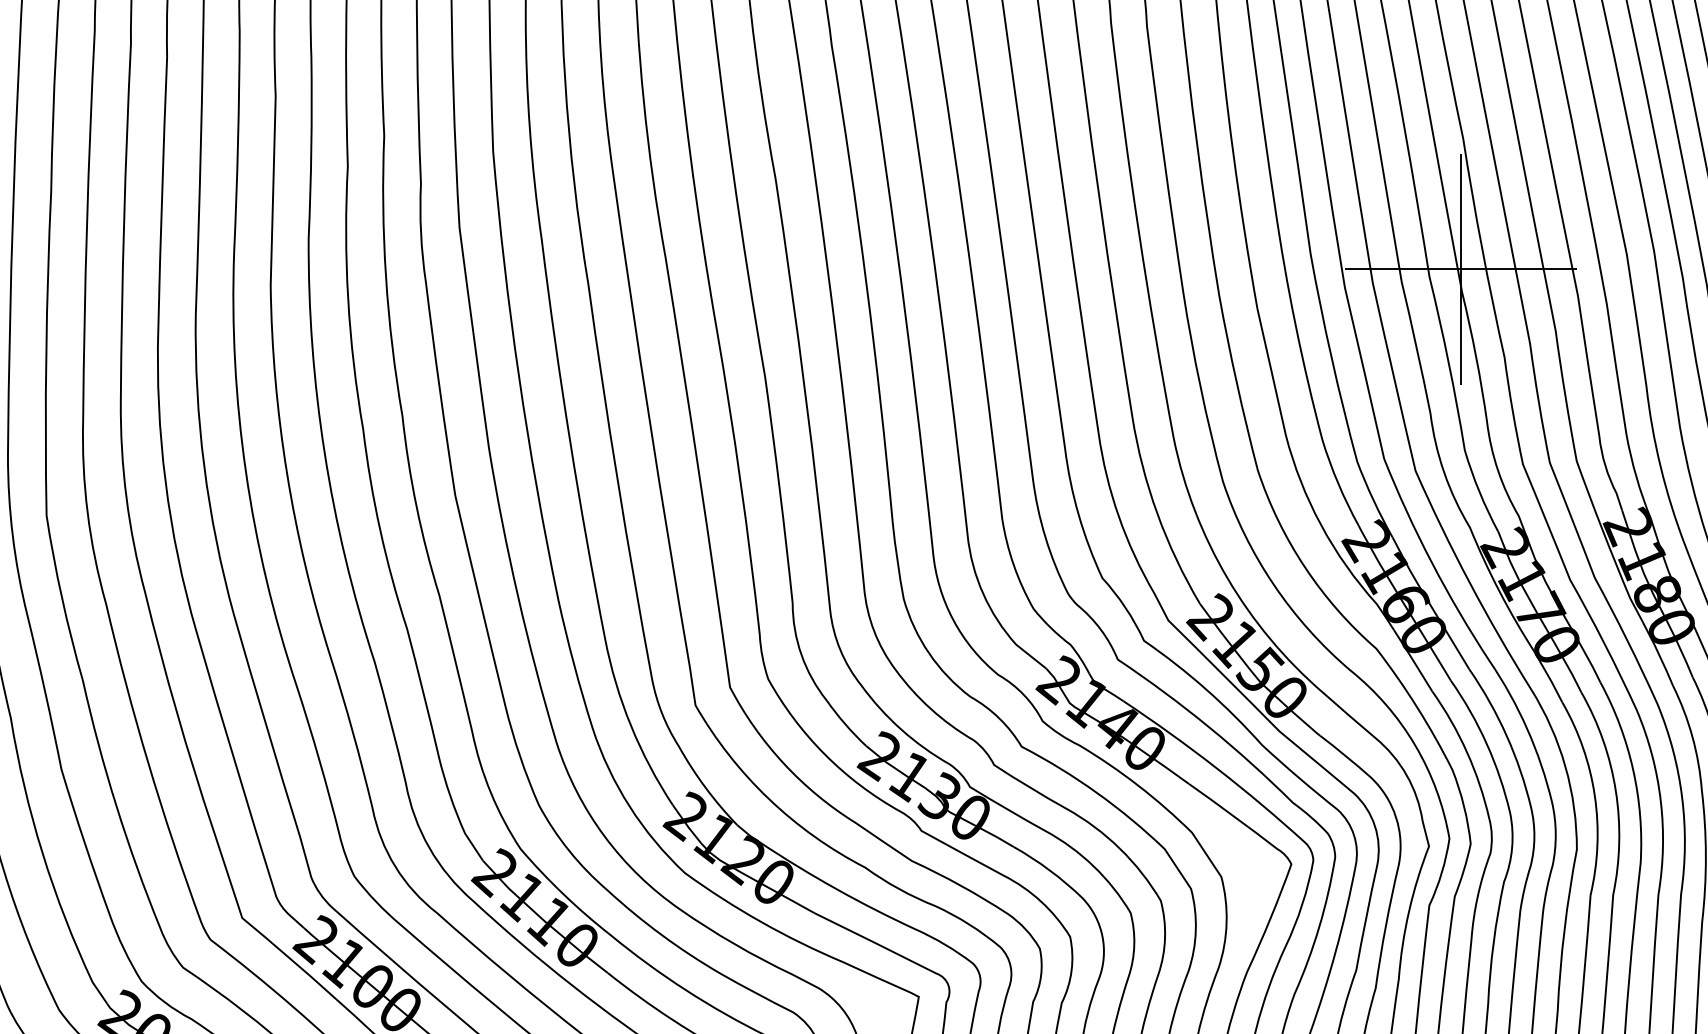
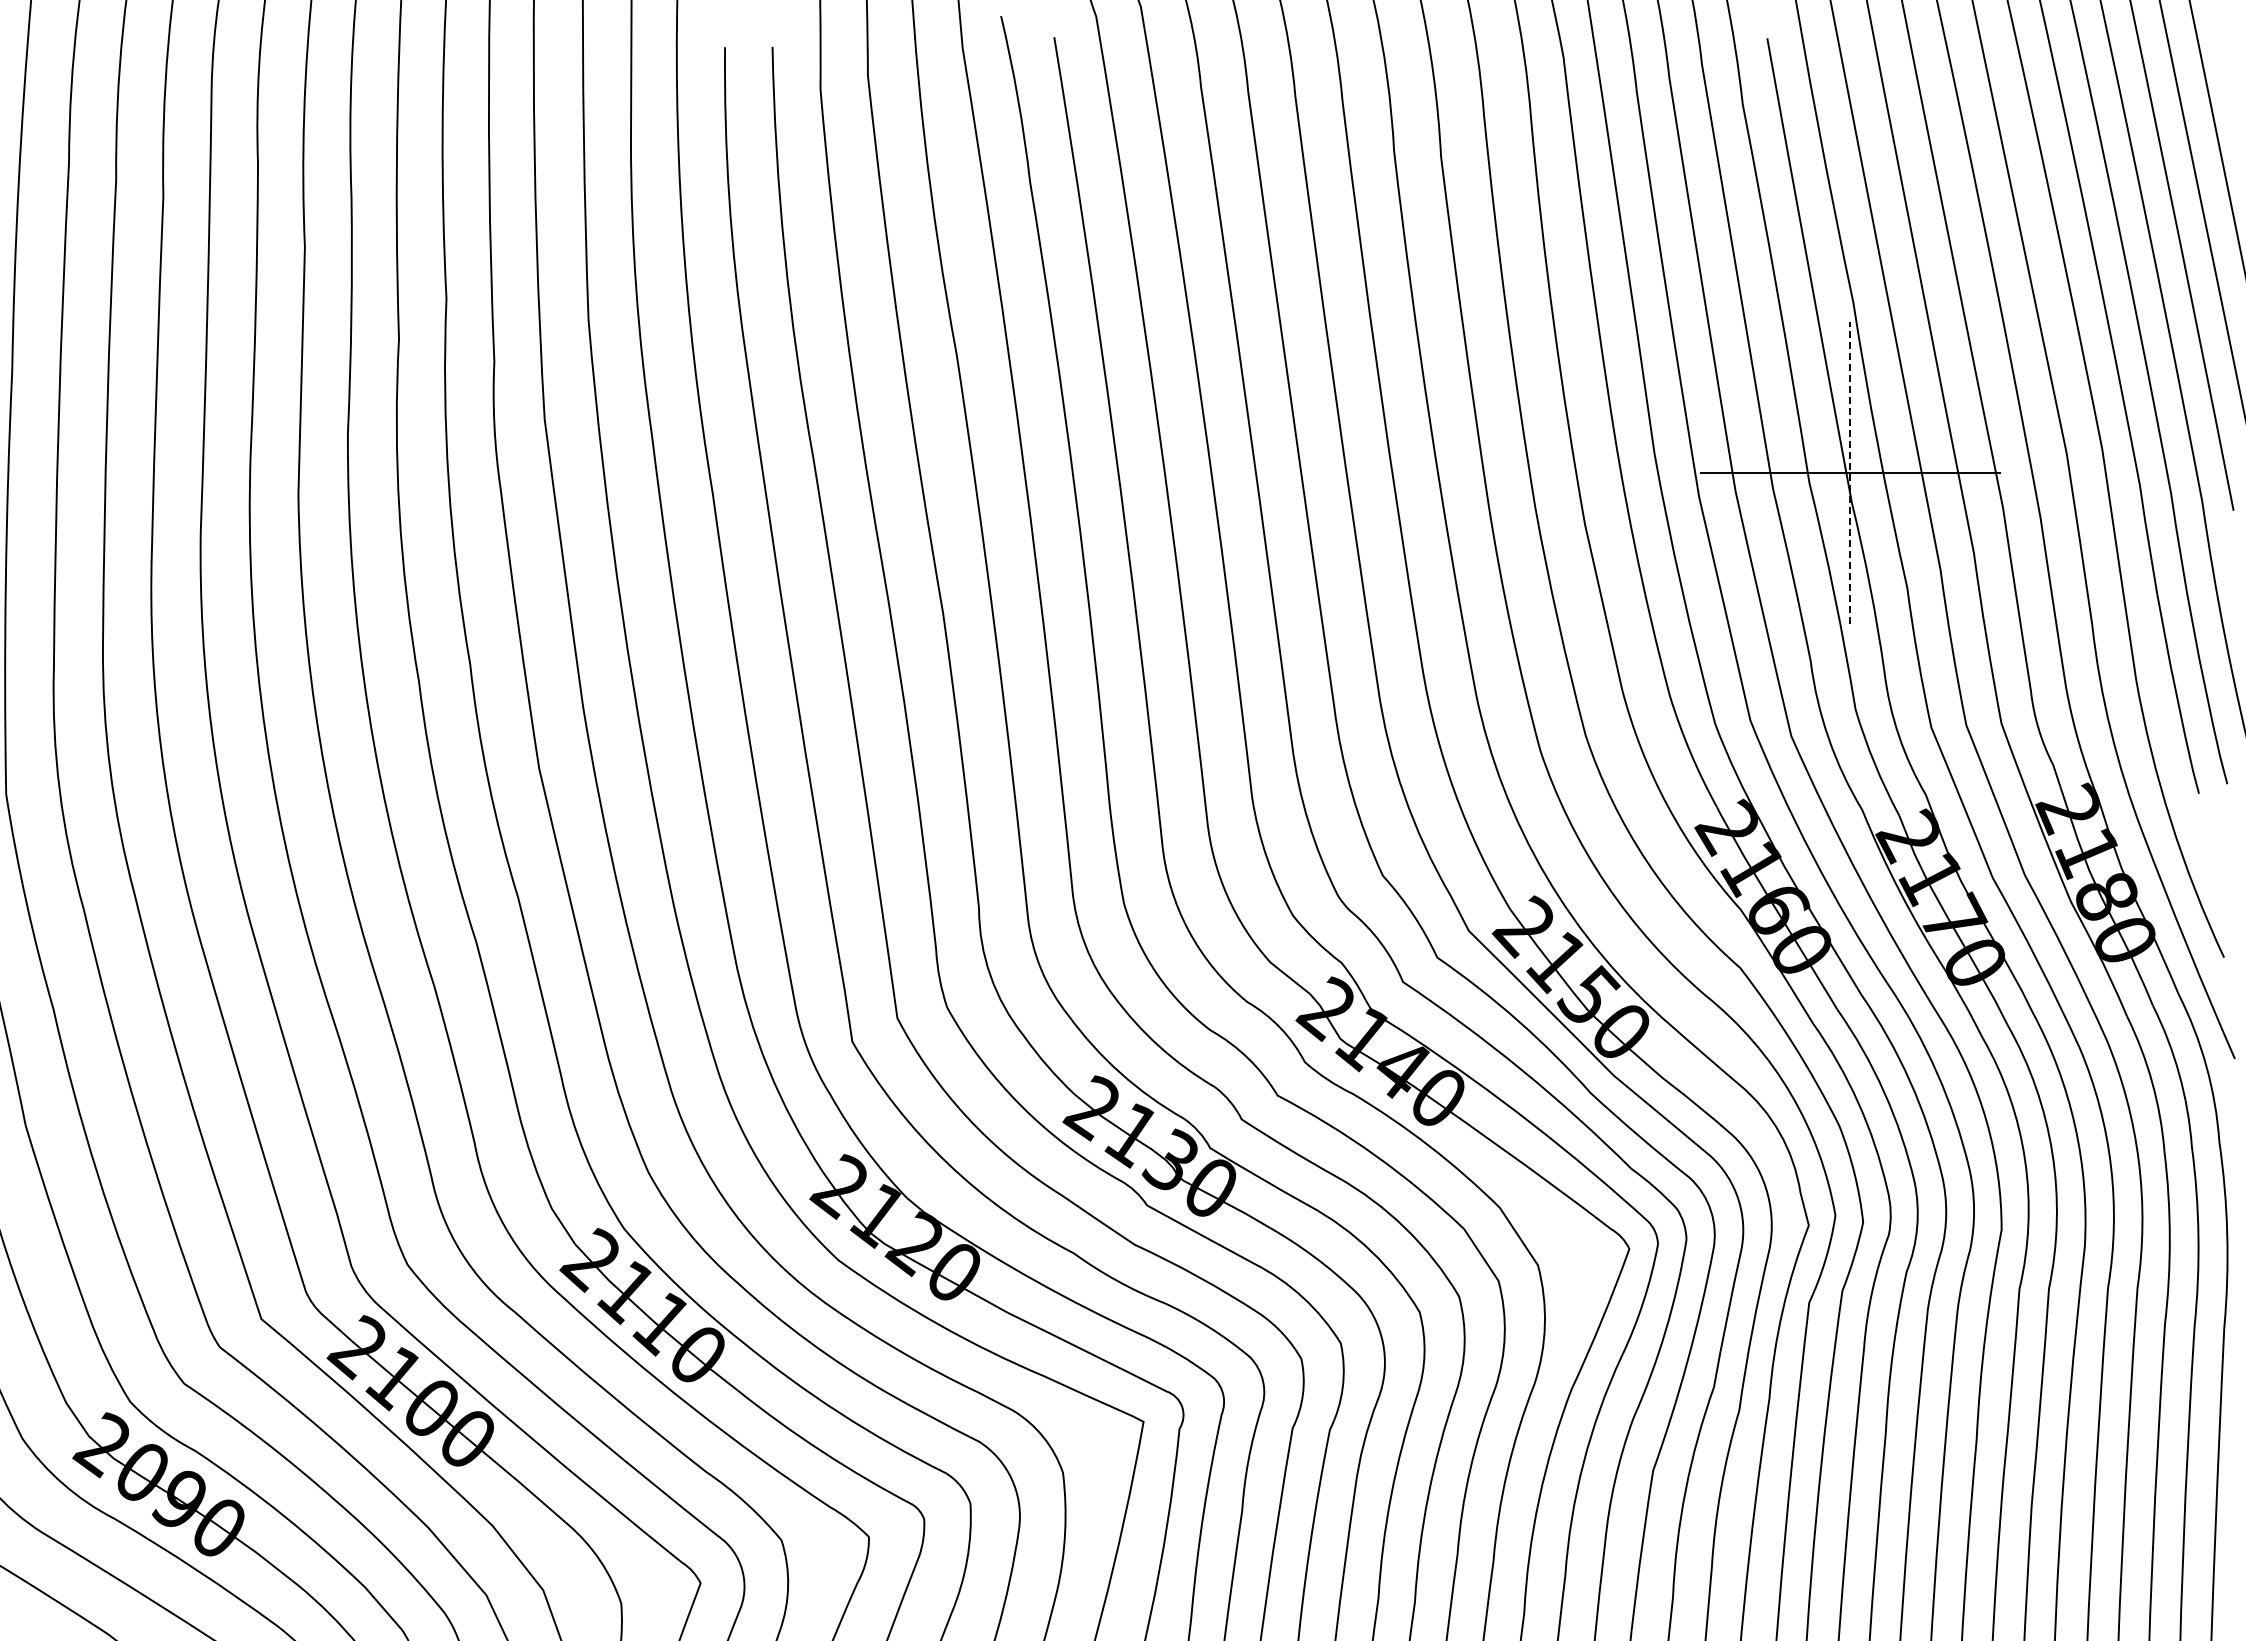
line: (1460, 268) -> (1850, 472), solid -> dashed

